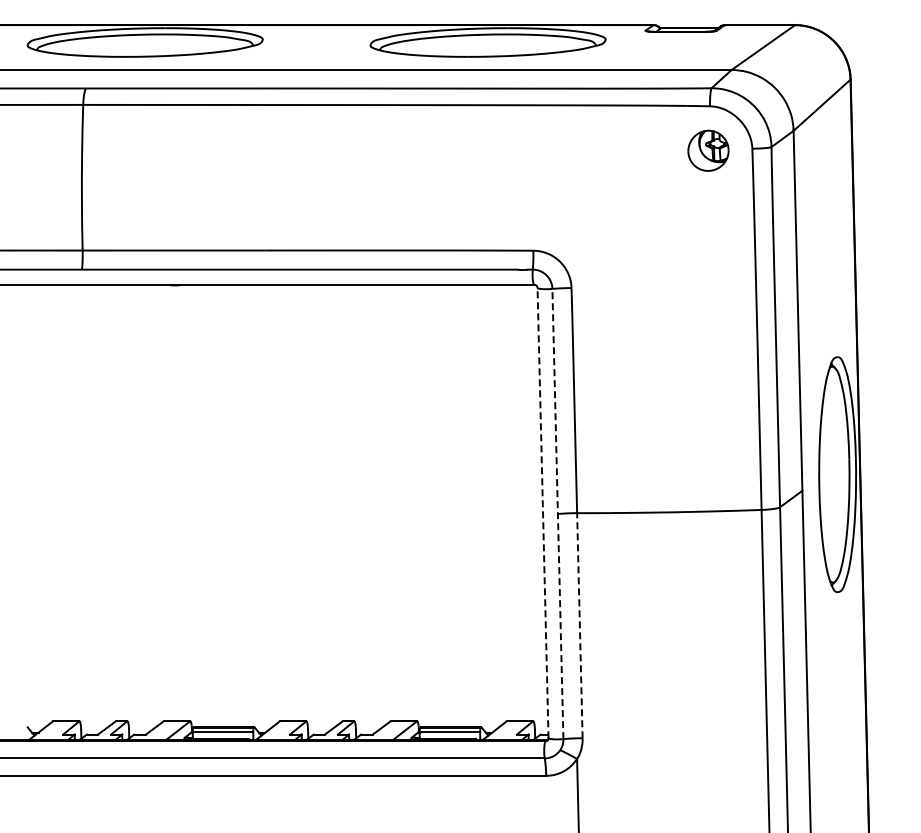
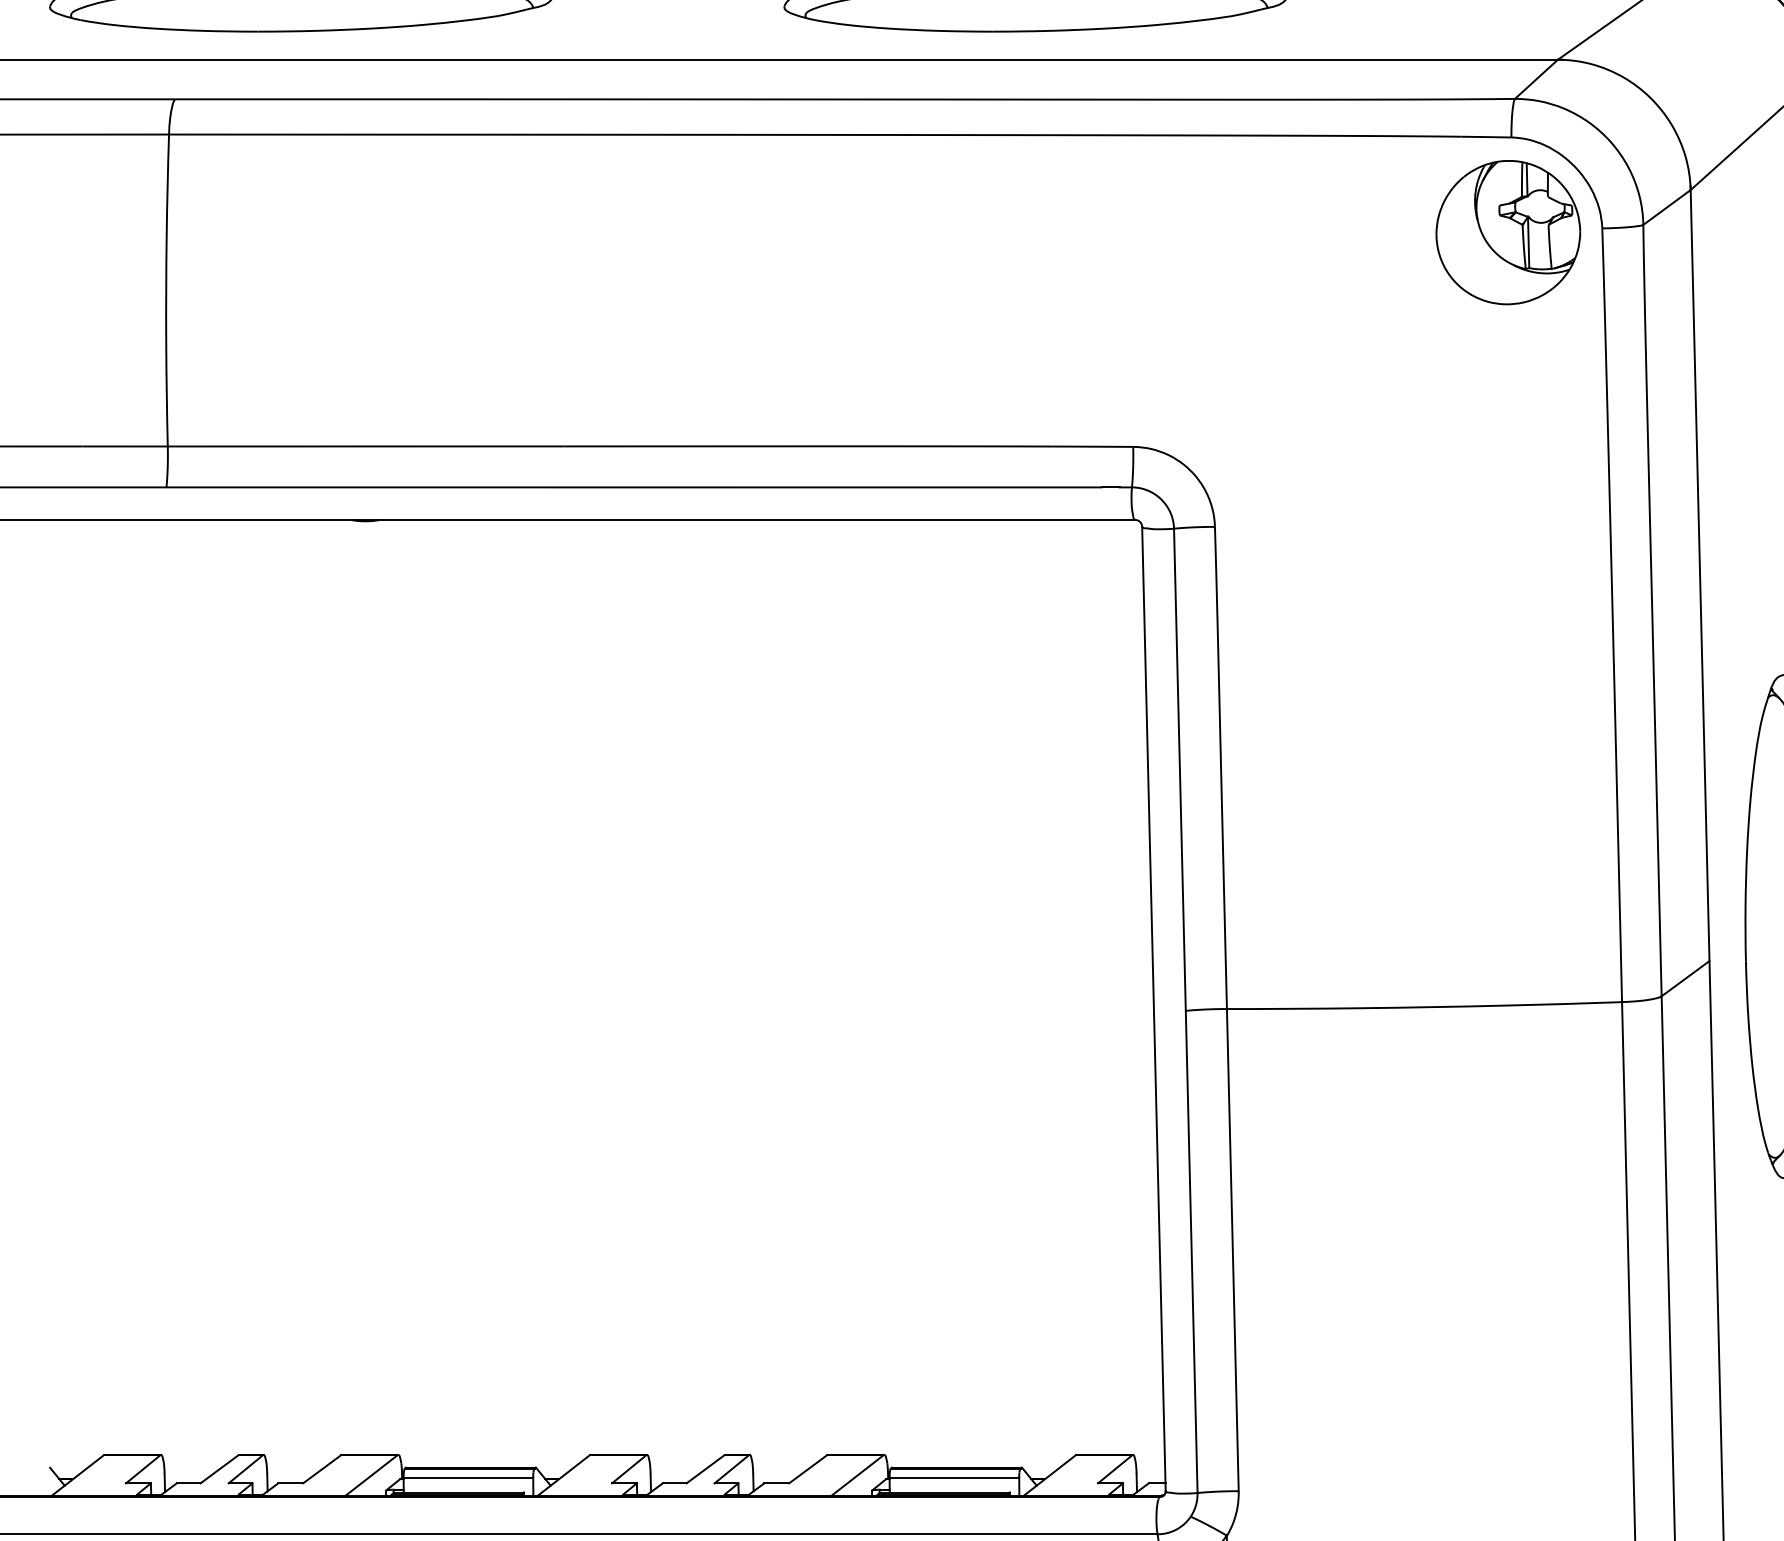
part: (708, 150) -> (1508, 232), size x1.67
line: (543, 512) -> (1154, 1007), dashed -> solid
line: (557, 513) -> (1184, 1009), dashed -> solid
line: (579, 625) -> (1232, 1249), dashed -> solid

